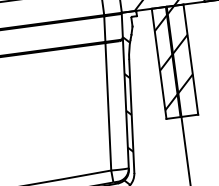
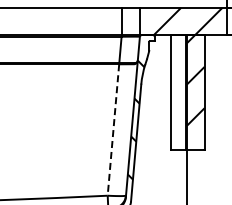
hatch: (165, 62) -> (178, 92), removed
line: (108, 107) -> (113, 130), solid -> dashed

